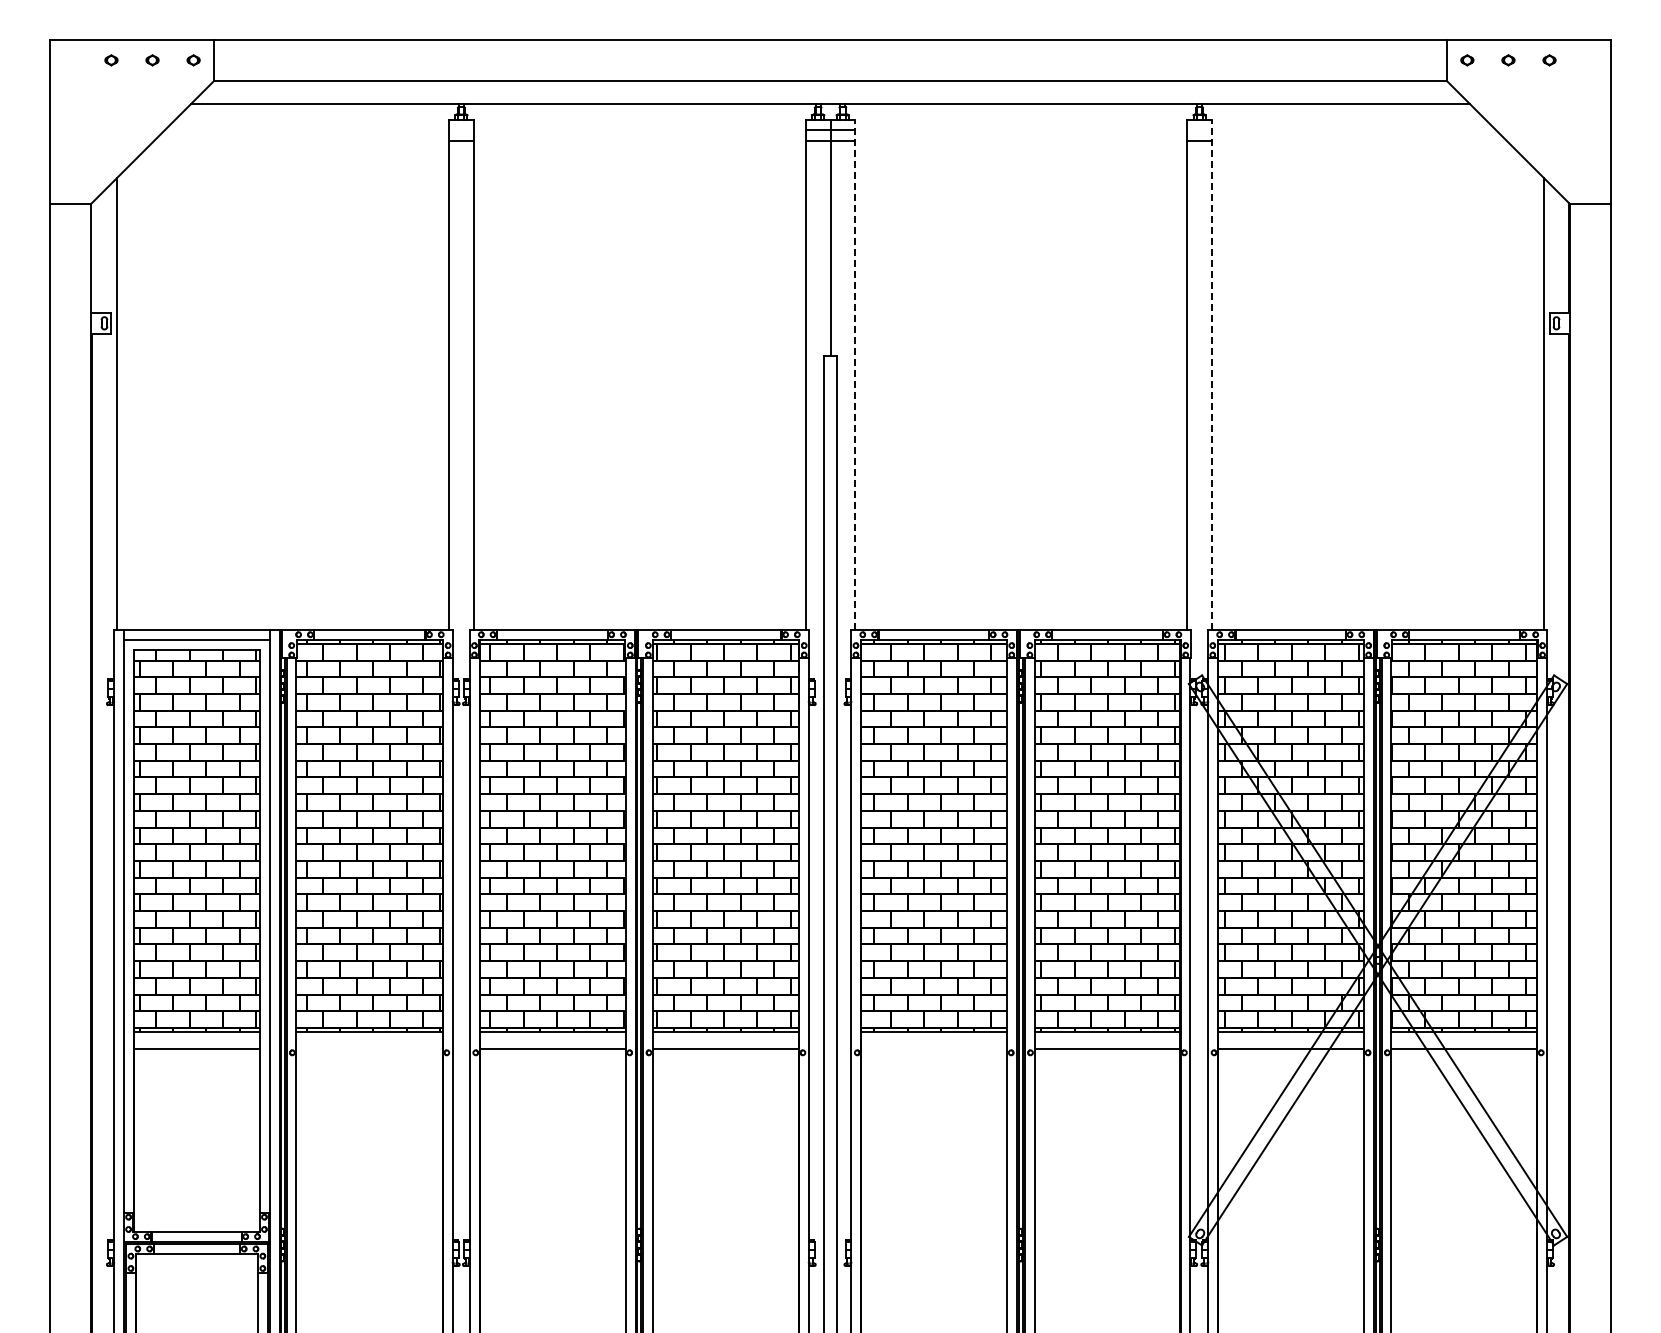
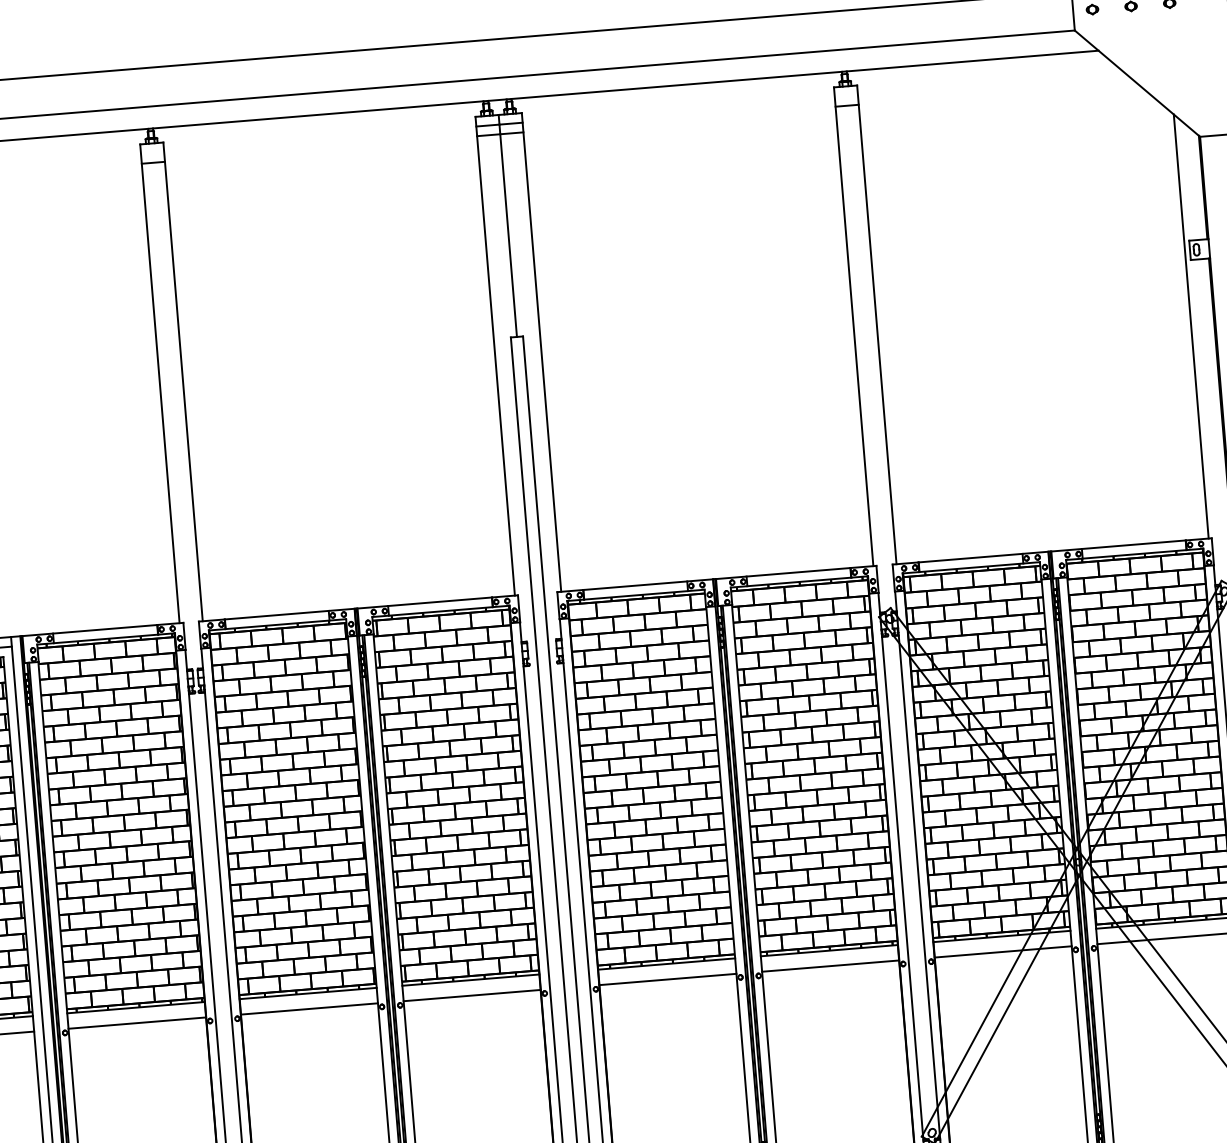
line: (855, 374) -> (541, 352), dashed -> solid
line: (1212, 374) -> (877, 324), dashed -> solid
line: (369, 1048) -> (137, 1022), added
line: (934, 1048) -> (668, 979), added

